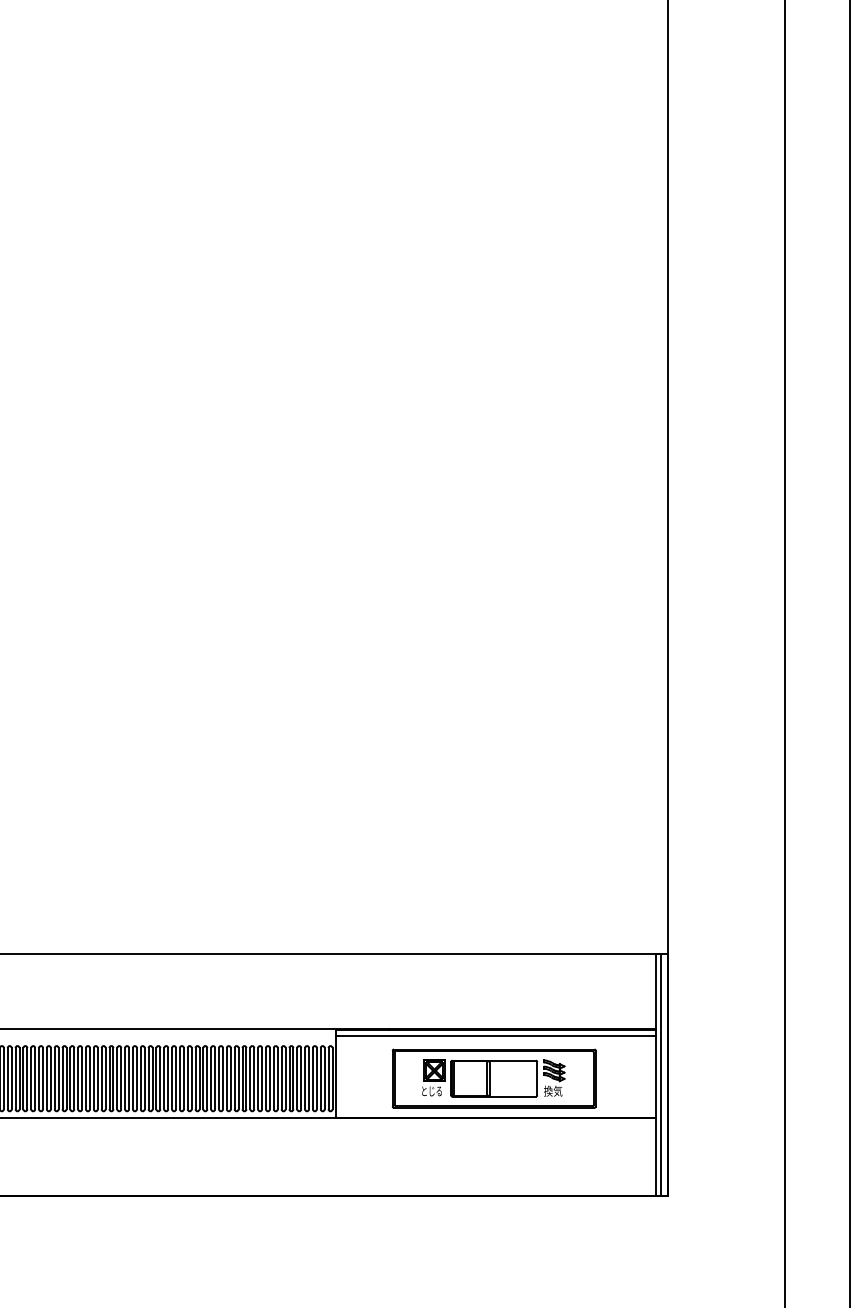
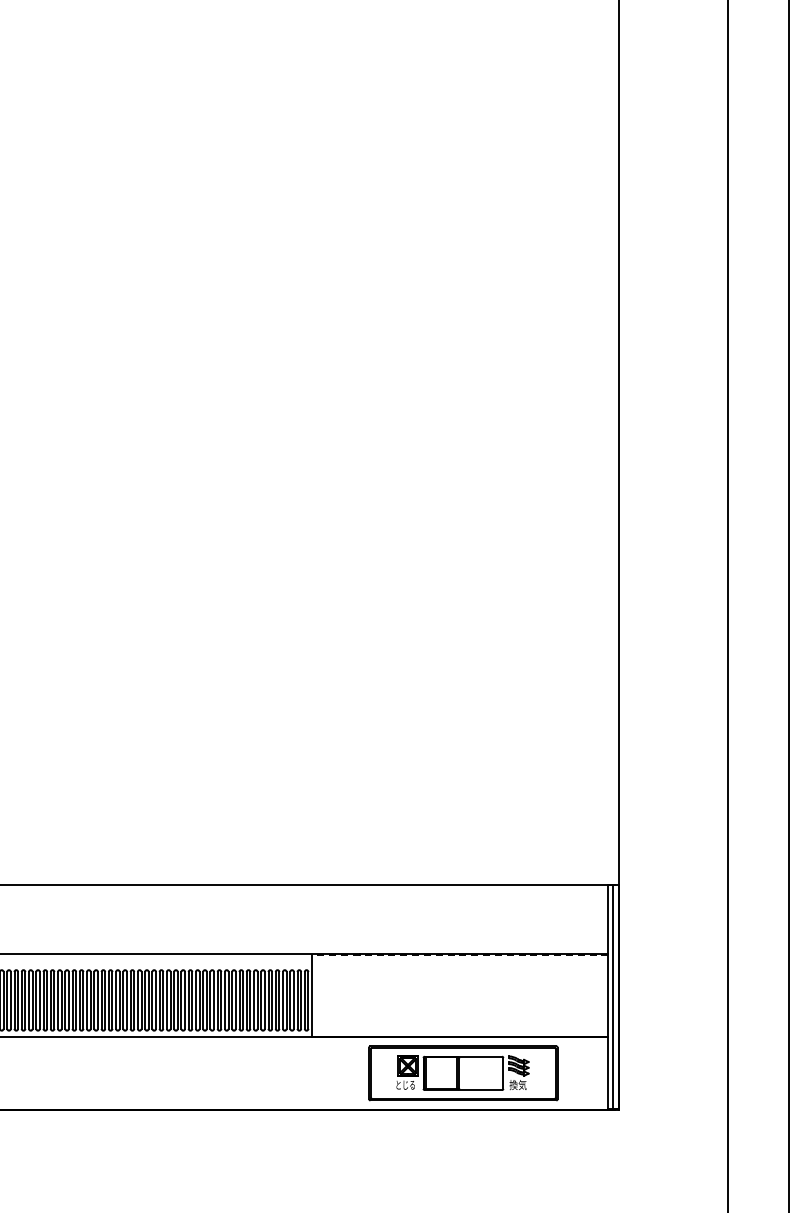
line: (495, 1030) -> (459, 955), solid -> dashed
line: (496, 1036) -> (460, 961), removed
part: (494, 1078) -> (463, 1073), moved

